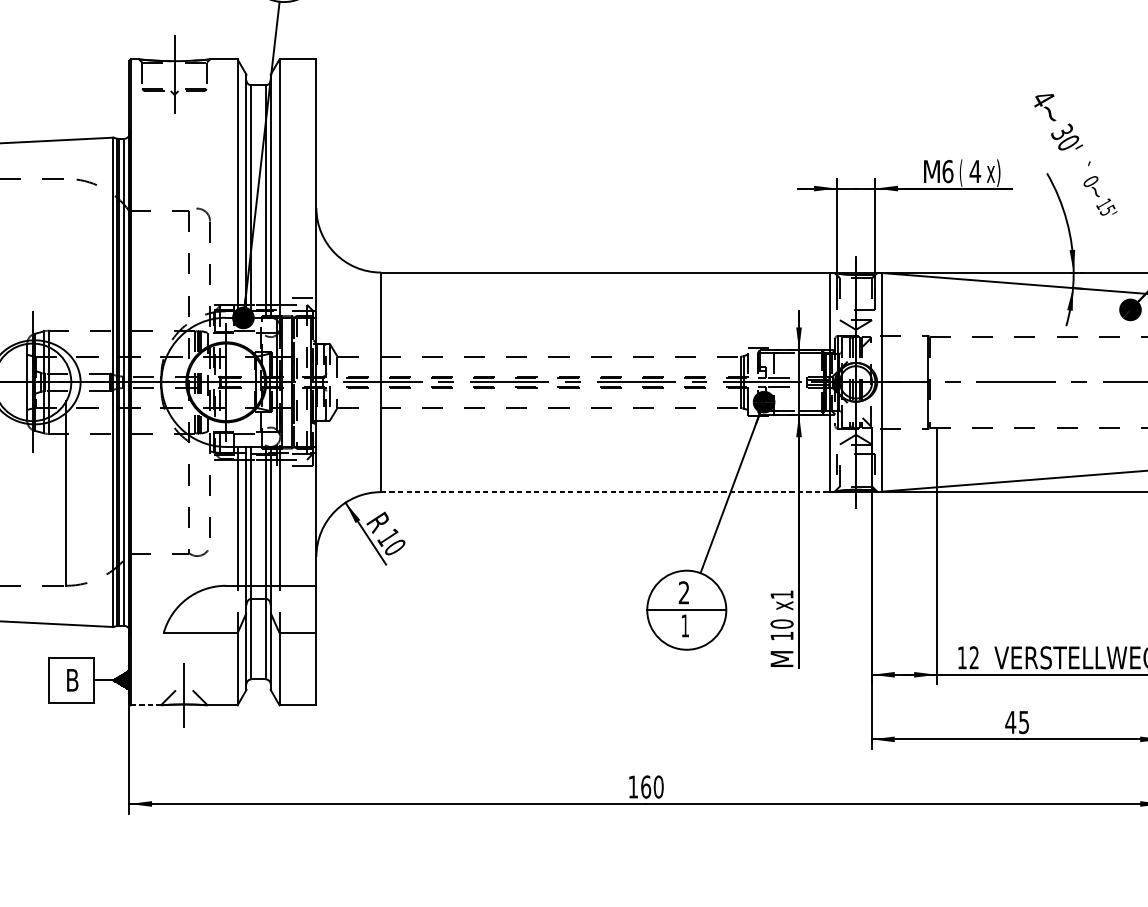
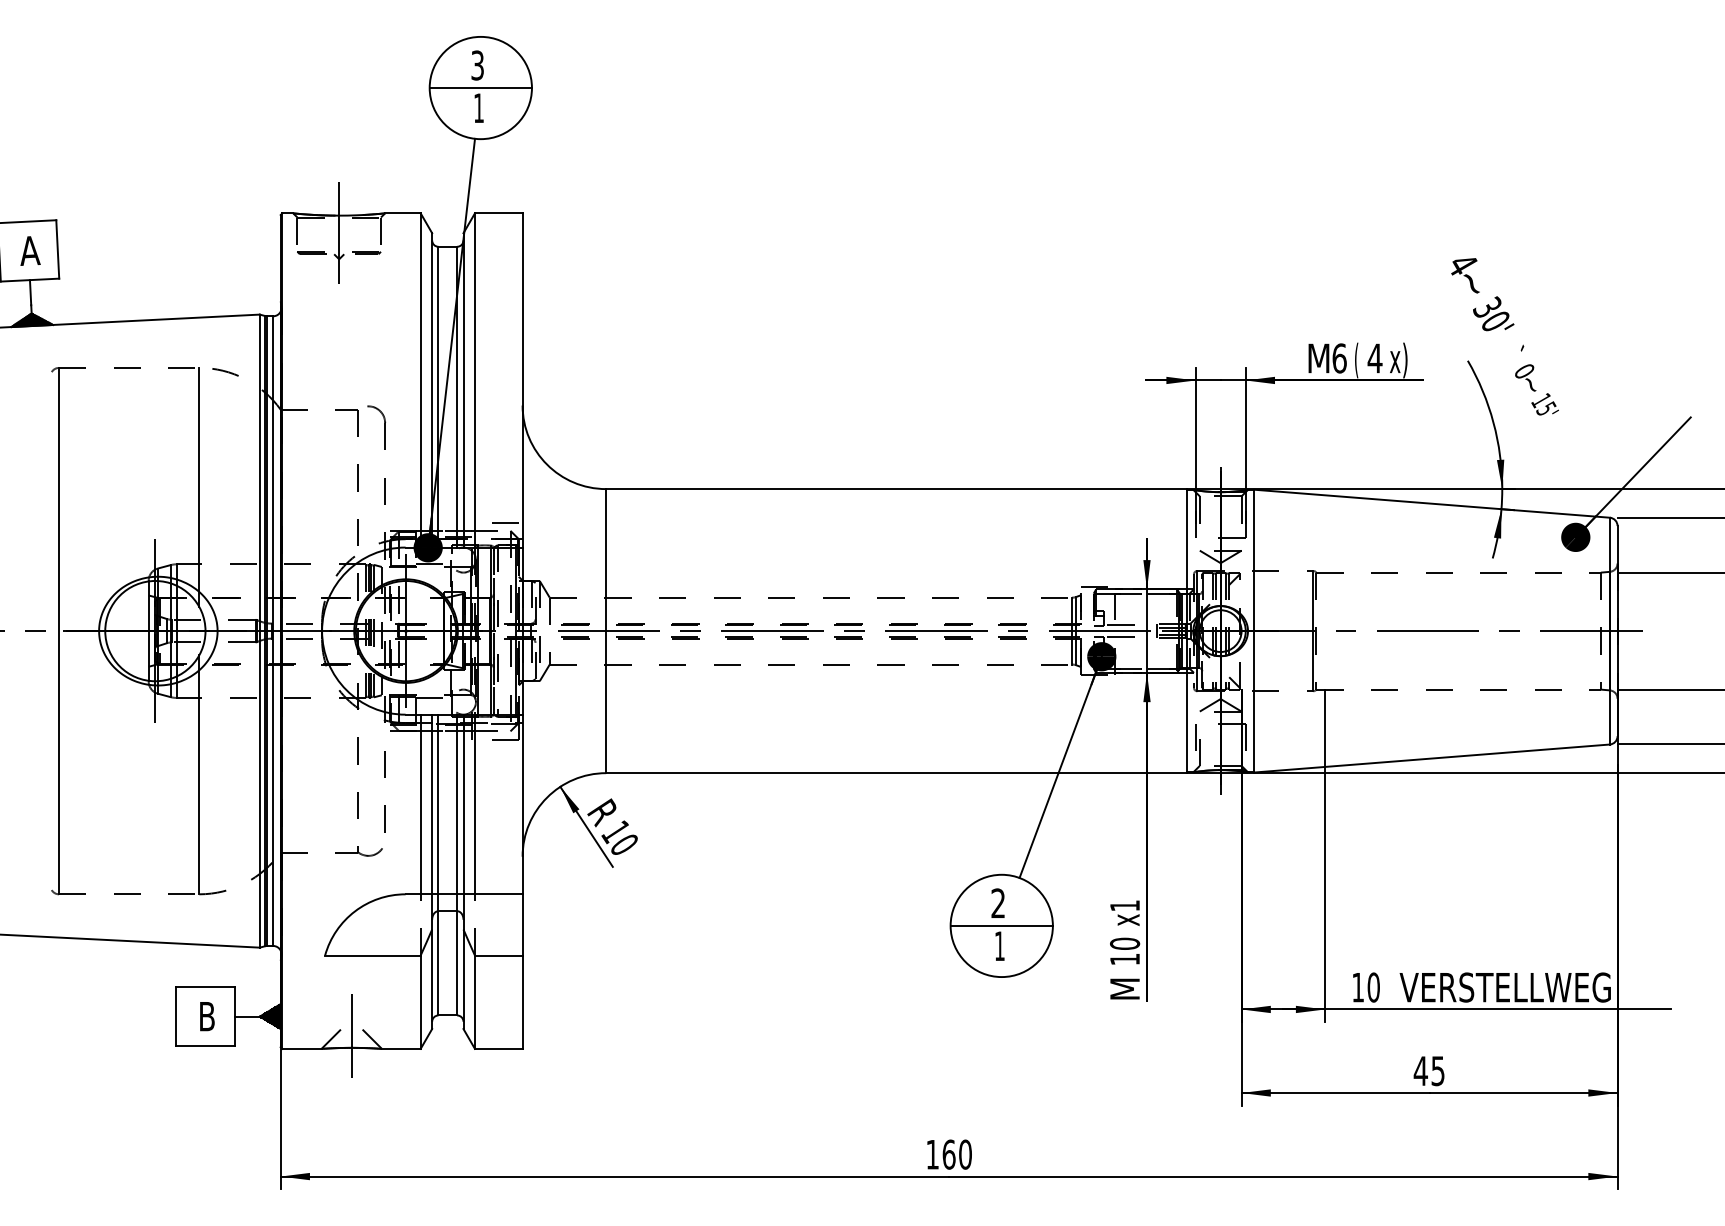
line: (66, 270) -> (199, 486), added
line: (605, 492) -> (896, 773), dashed -> solid
text: (974, 657) -> (1373, 987), 12 -> 10
line: (145, 704) -> (301, 1048), dashed -> solid

